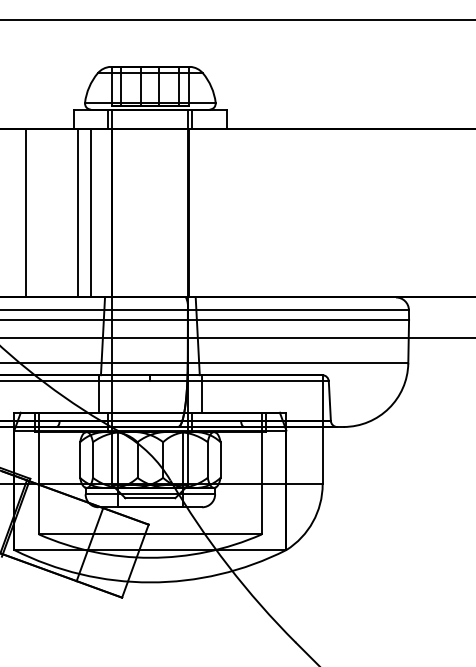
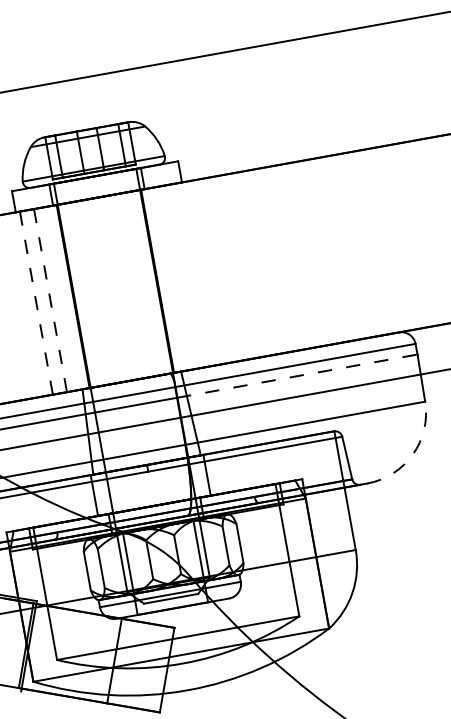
line: (90, 212) -> (50, 299), solid -> dashed
line: (77, 213) -> (36, 303), solid -> dashed
line: (298, 320) -> (297, 376), solid -> dashed
arc: (388, 408) -> (412, 454), solid -> dashed

